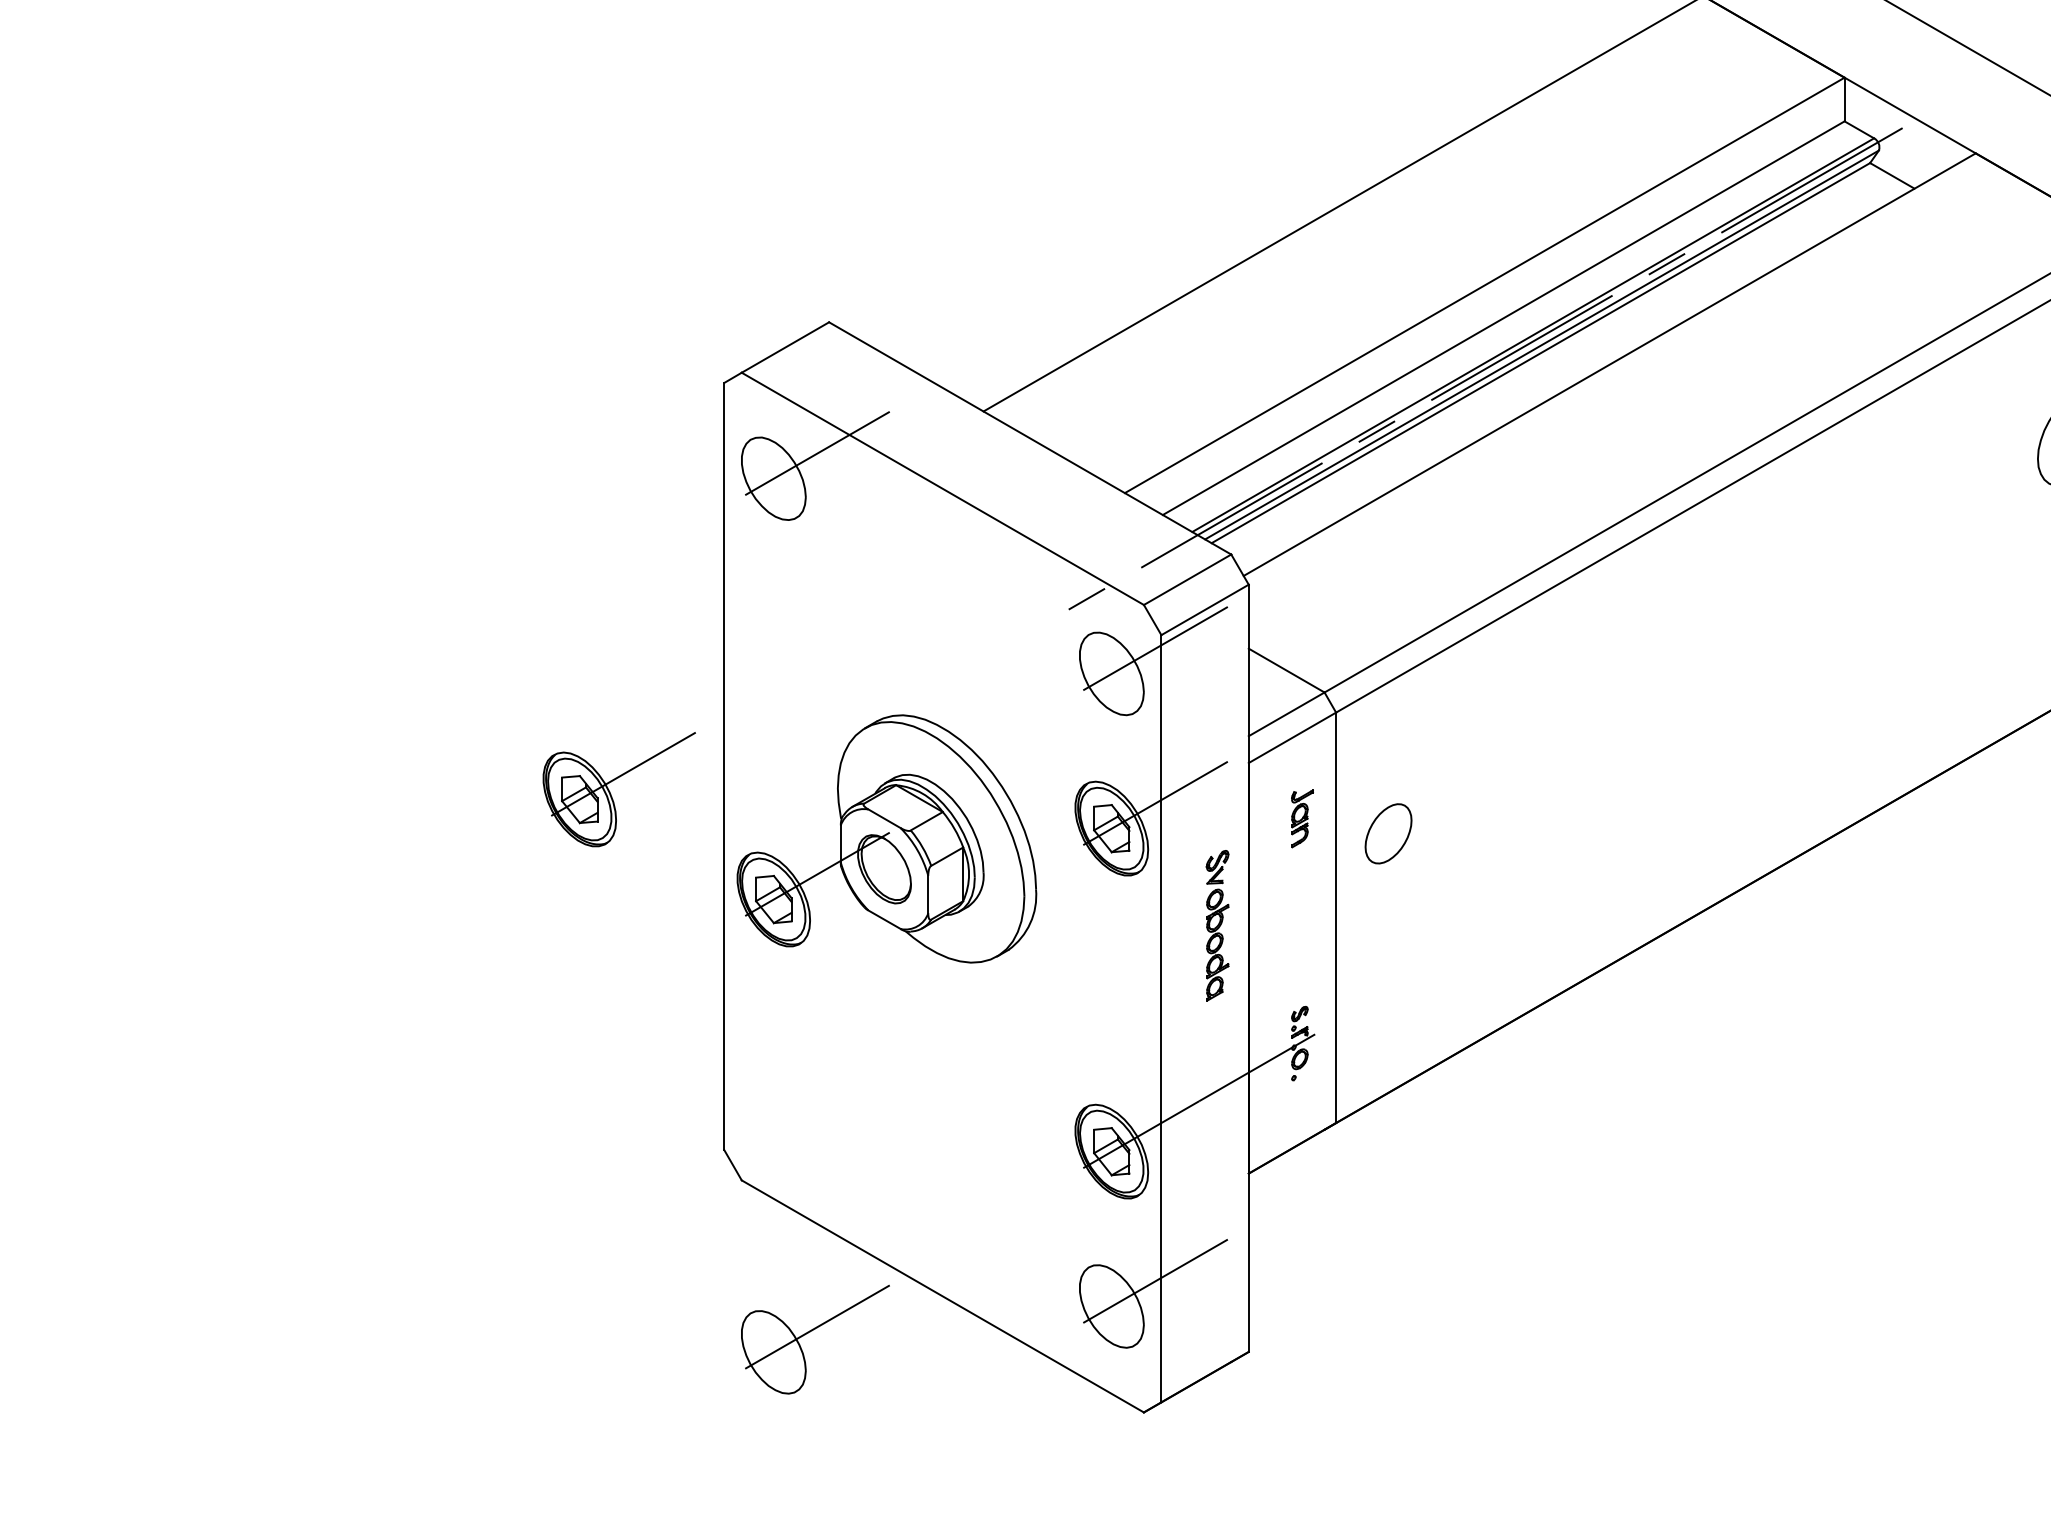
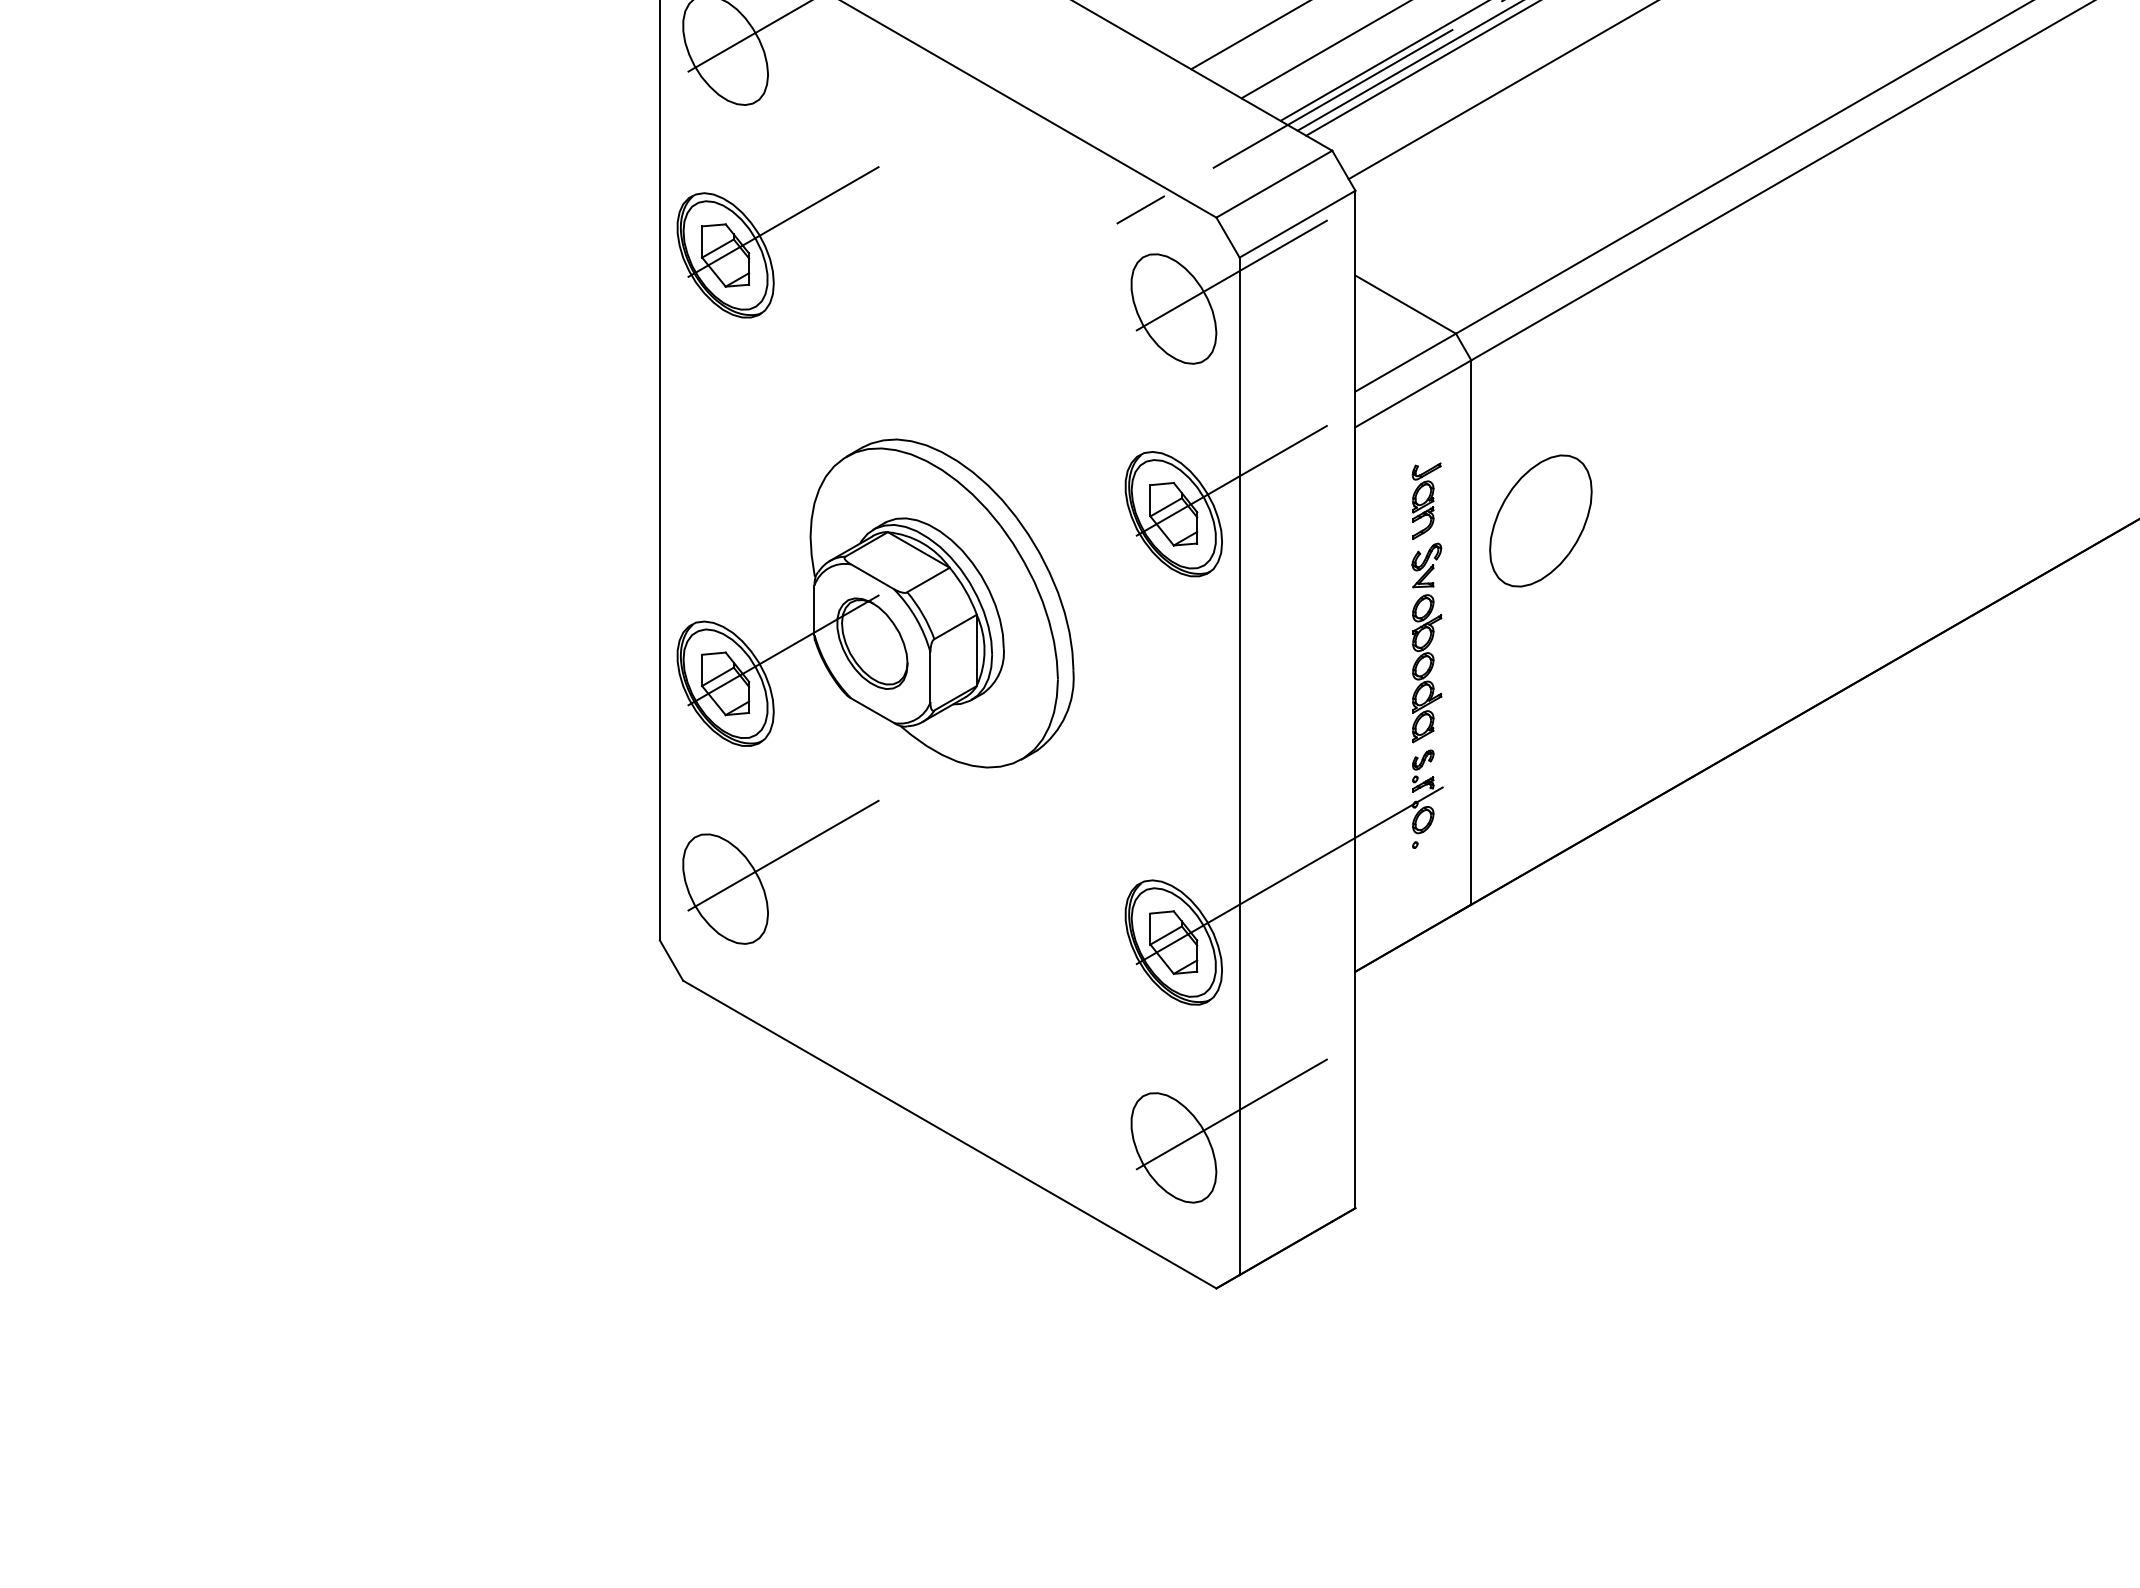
part: (610, 791) -> (766, 244), moved
part: (1388, 833) -> (1540, 520), size x1.67
part: (886, 838) -> (875, 602), moved
part: (1217, 925) -> (1426, 642), moved
part: (812, 1331) -> (776, 861), moved

